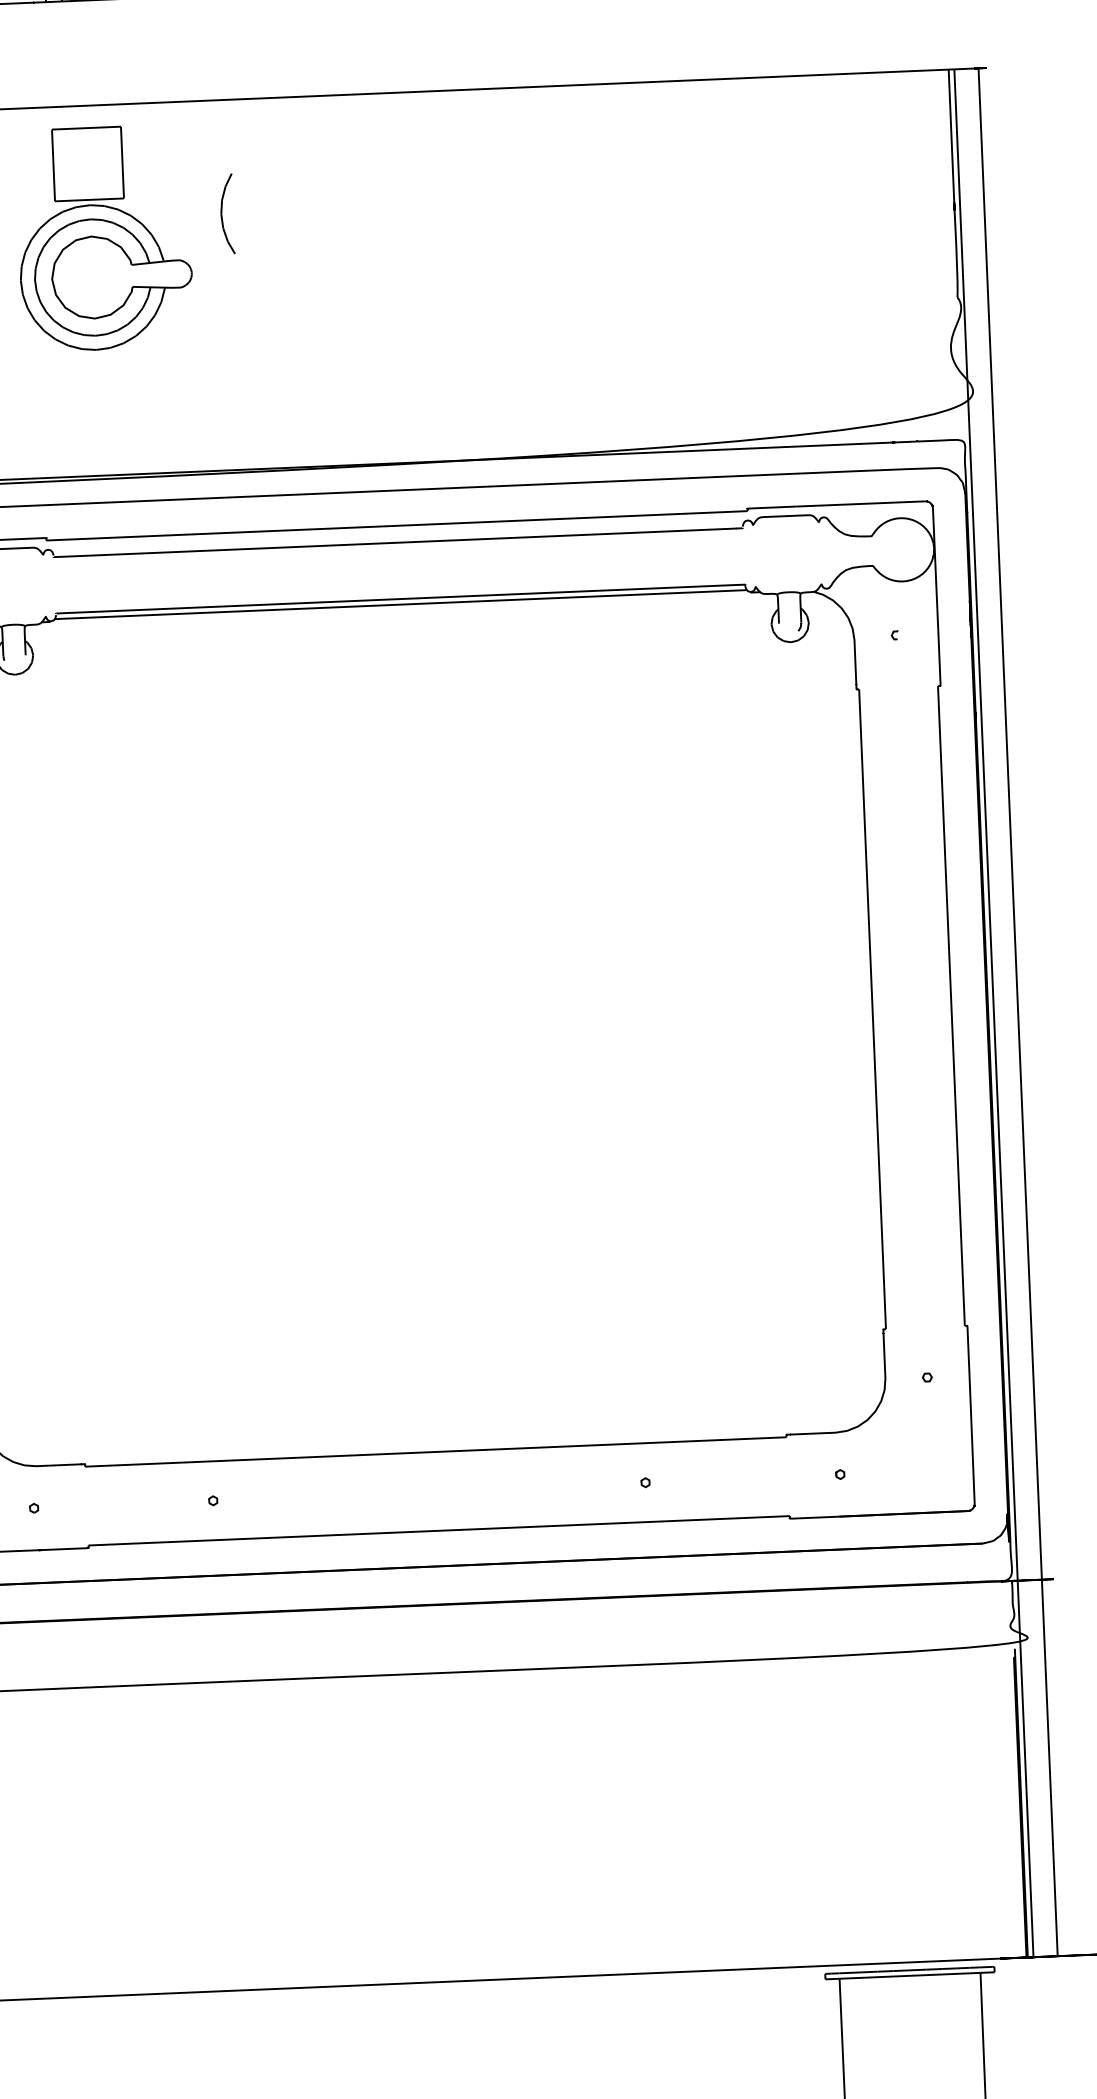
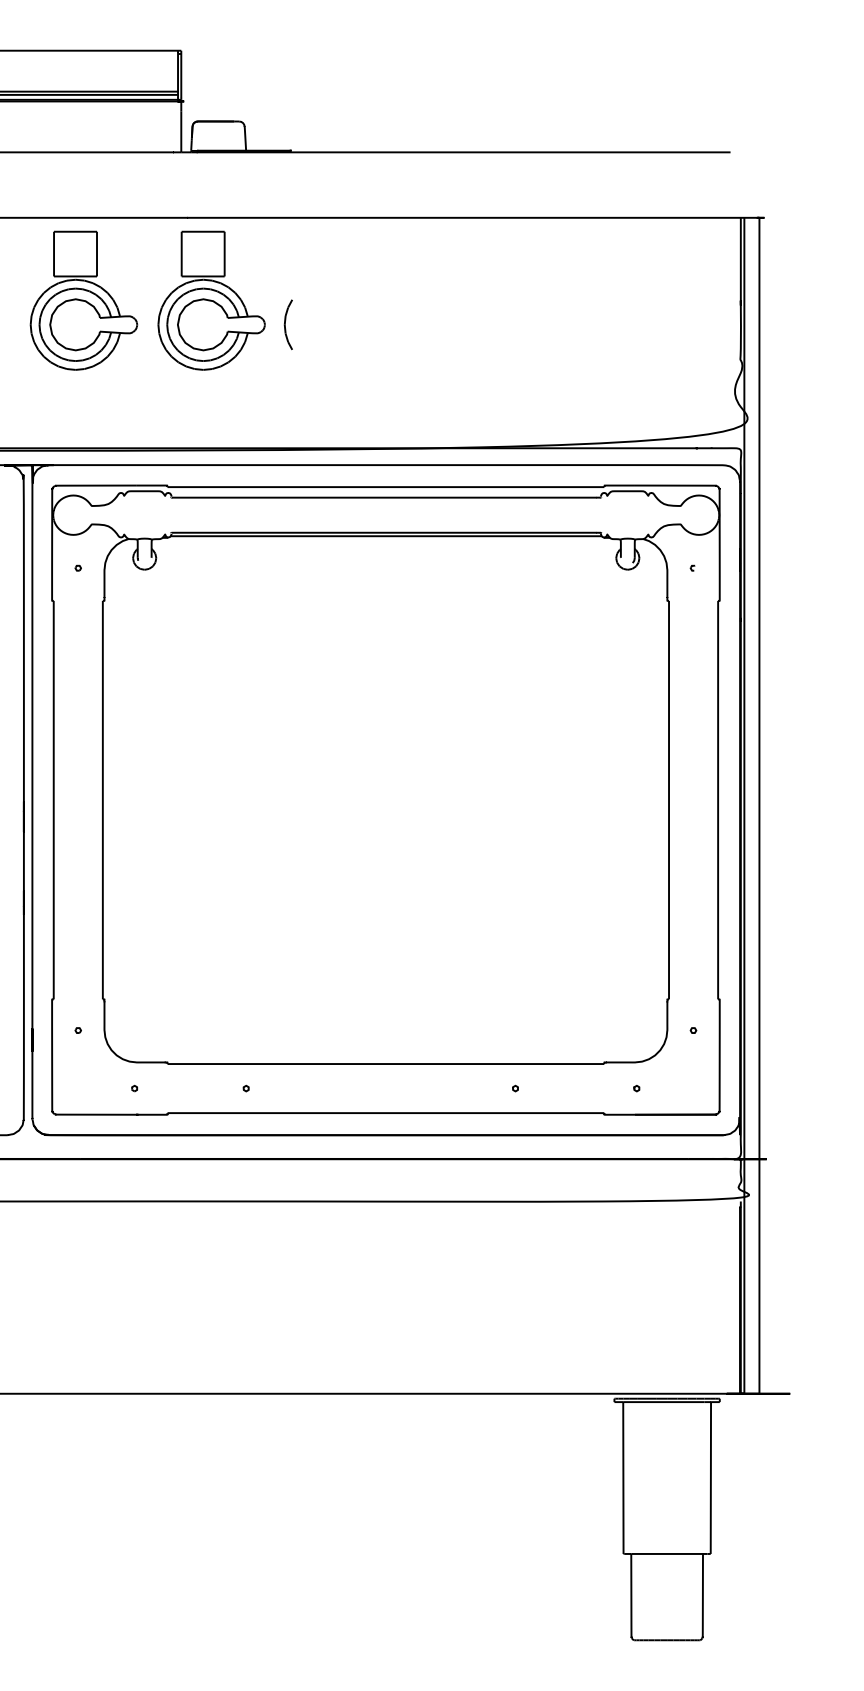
part: (225, 213) -> (287, 324), moved

